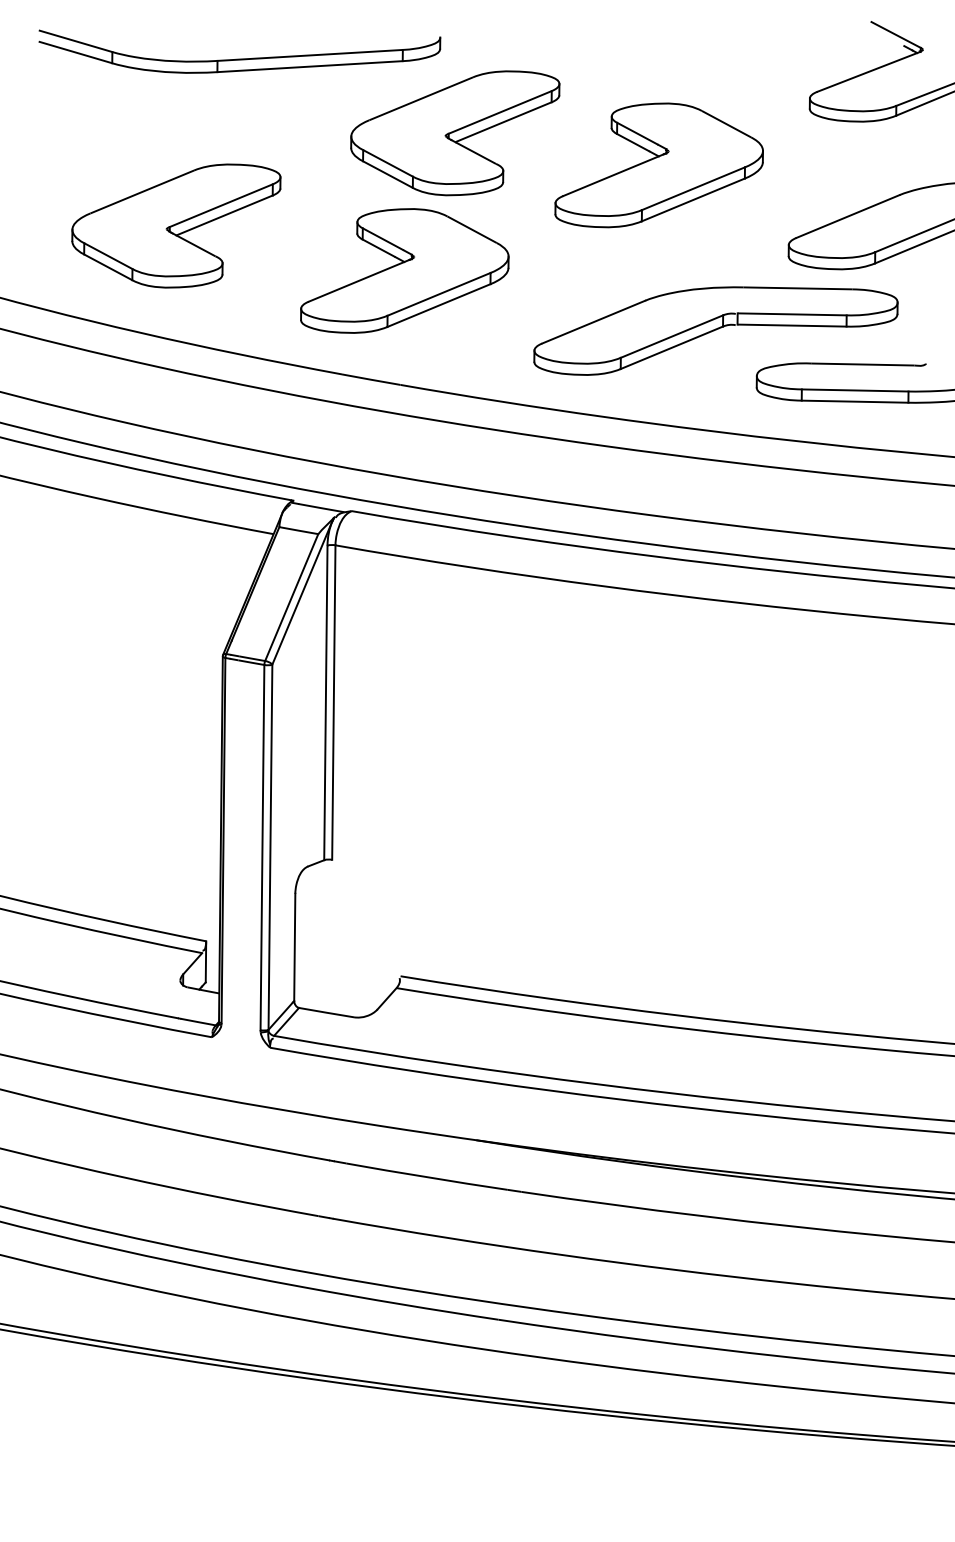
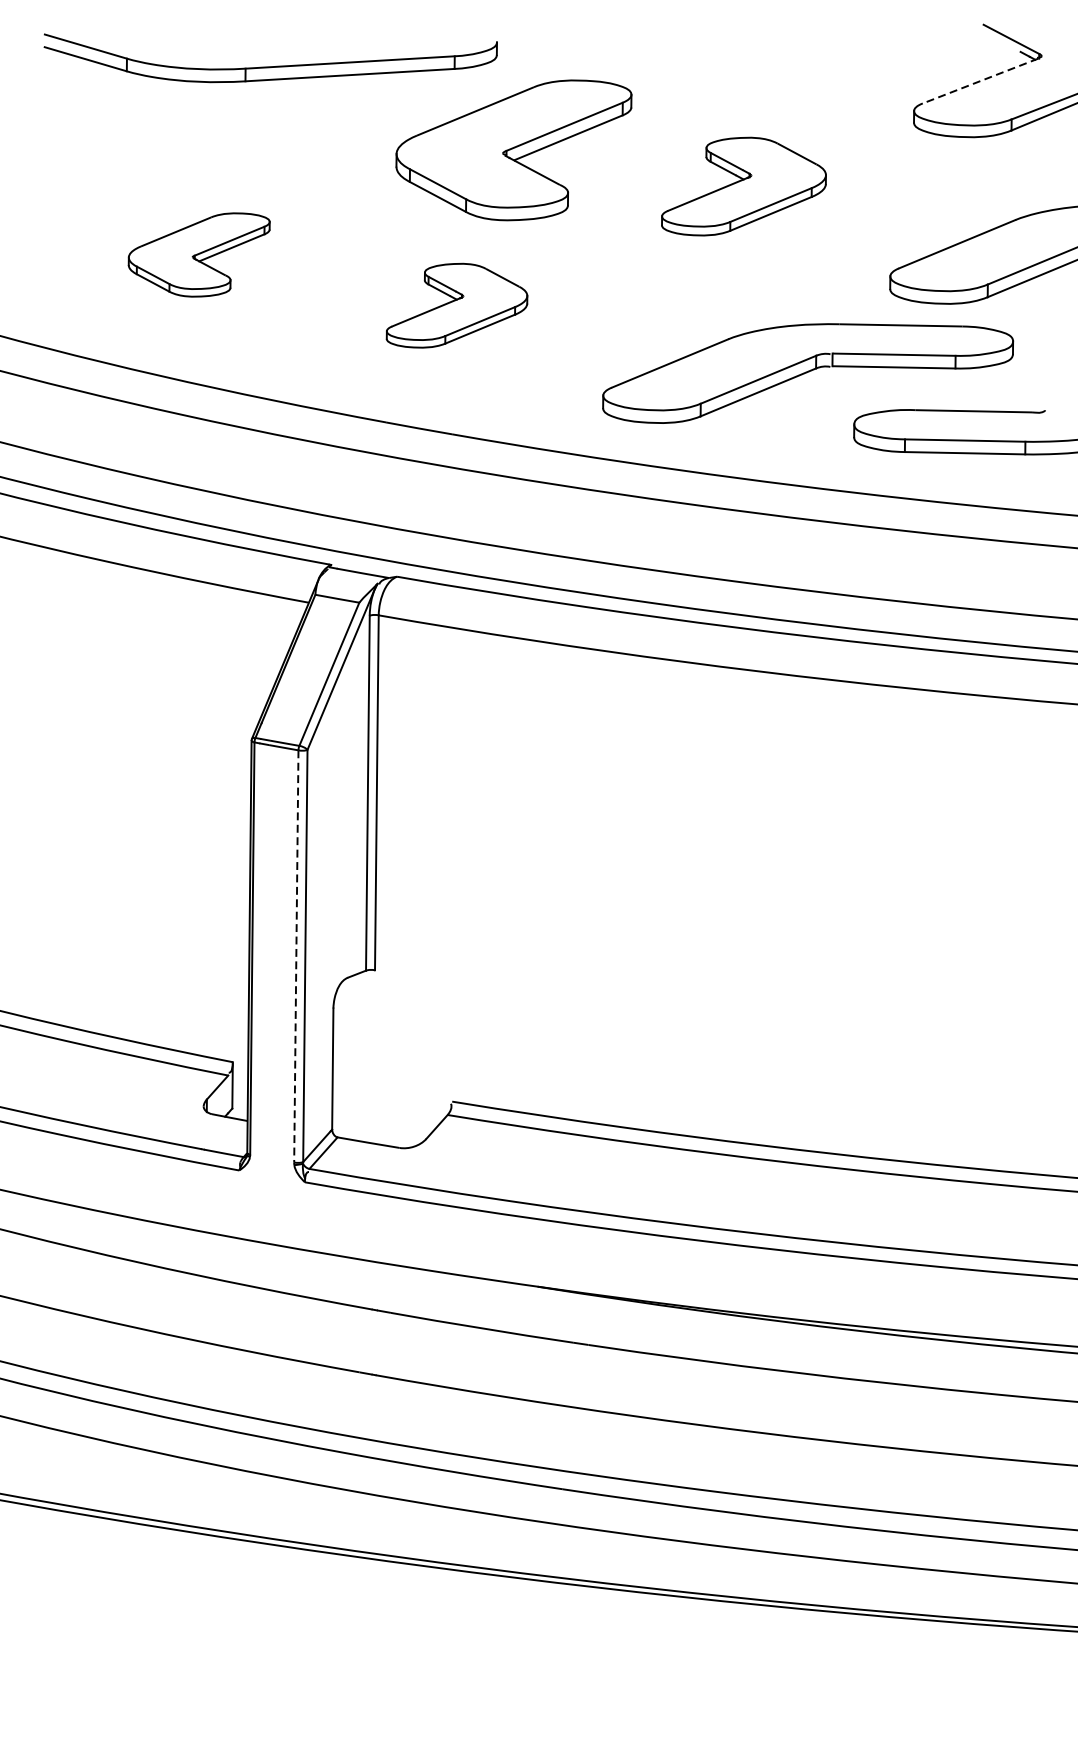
line: (868, 71) -> (980, 80), solid -> dashed
part: (658, 165) -> (743, 186), size x0.7
part: (176, 225) -> (199, 254), size x0.6
part: (404, 270) -> (456, 305), size x0.6
line: (262, 847) -> (296, 956), solid -> dashed

